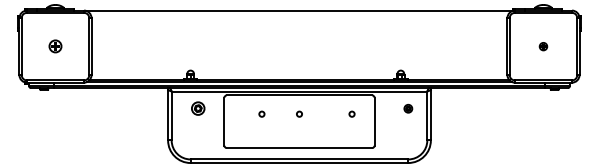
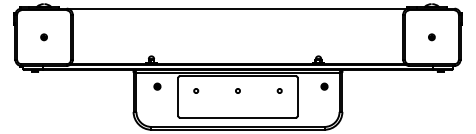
part: (55, 46) -> (44, 37), size x0.62
part: (197, 108) -> (156, 86), size x0.62
circle: (261, 113) -> (195, 90), moved

